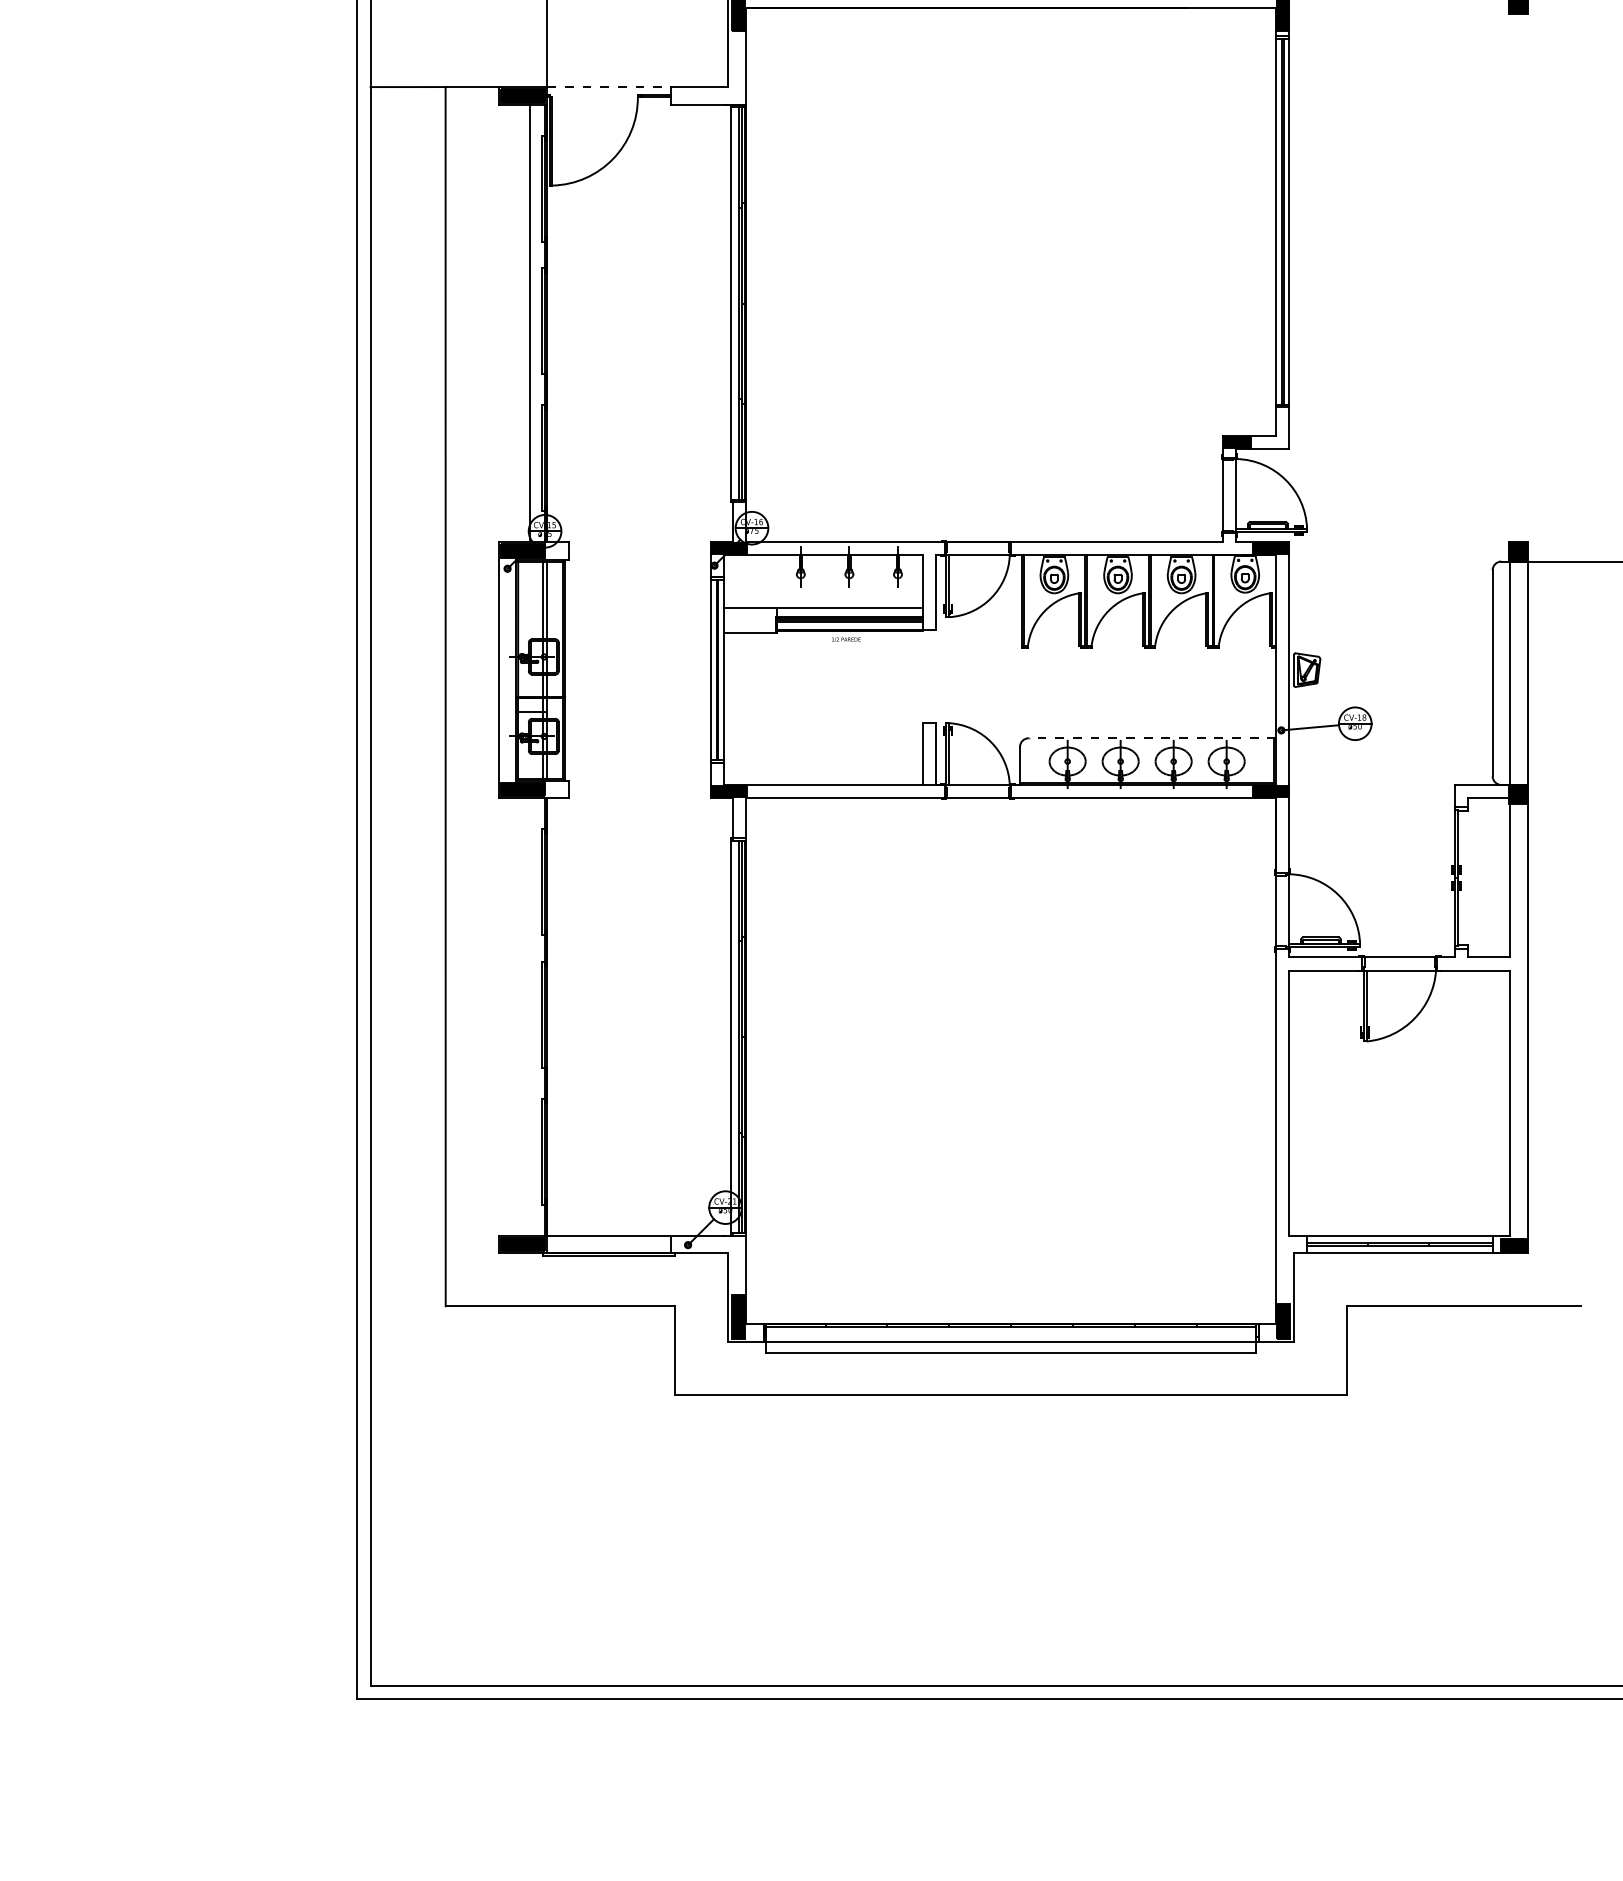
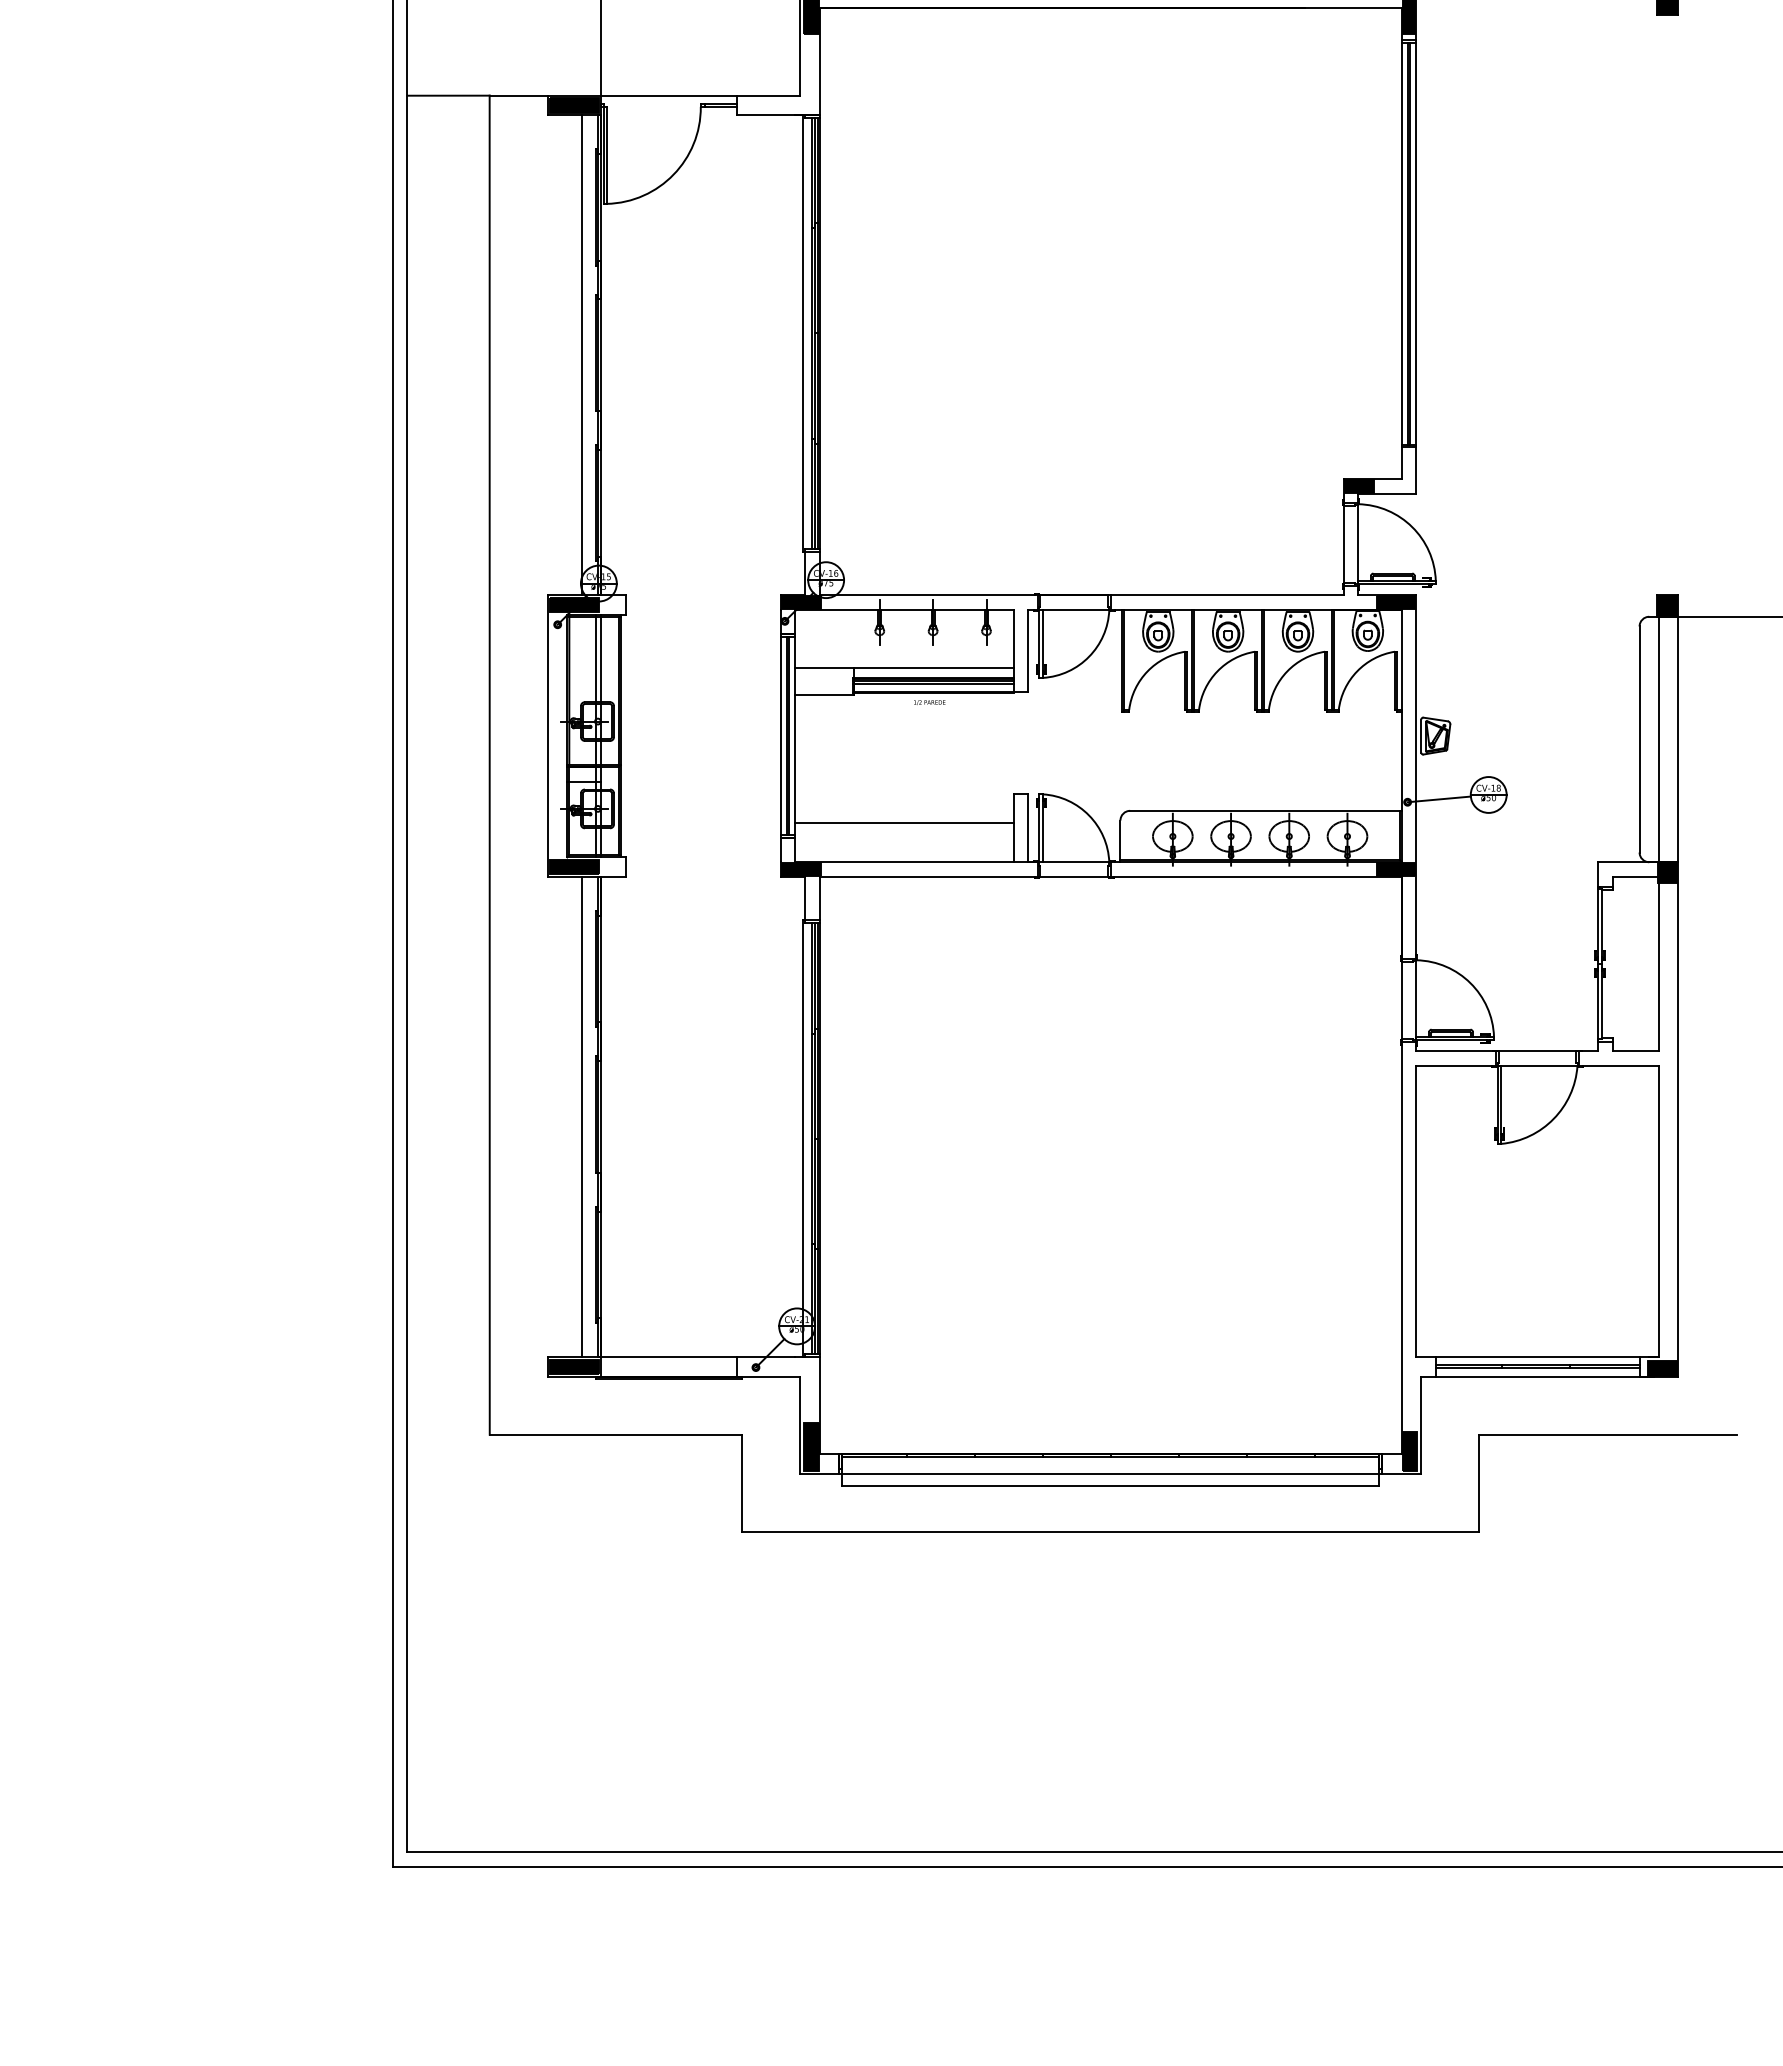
line: (609, 86) -> (669, 95), dashed -> solid
line: (1152, 737) -> (1266, 810), dashed -> solid
line: (823, 749) -> (904, 823), added
line: (529, 1016) -> (581, 1116), added

